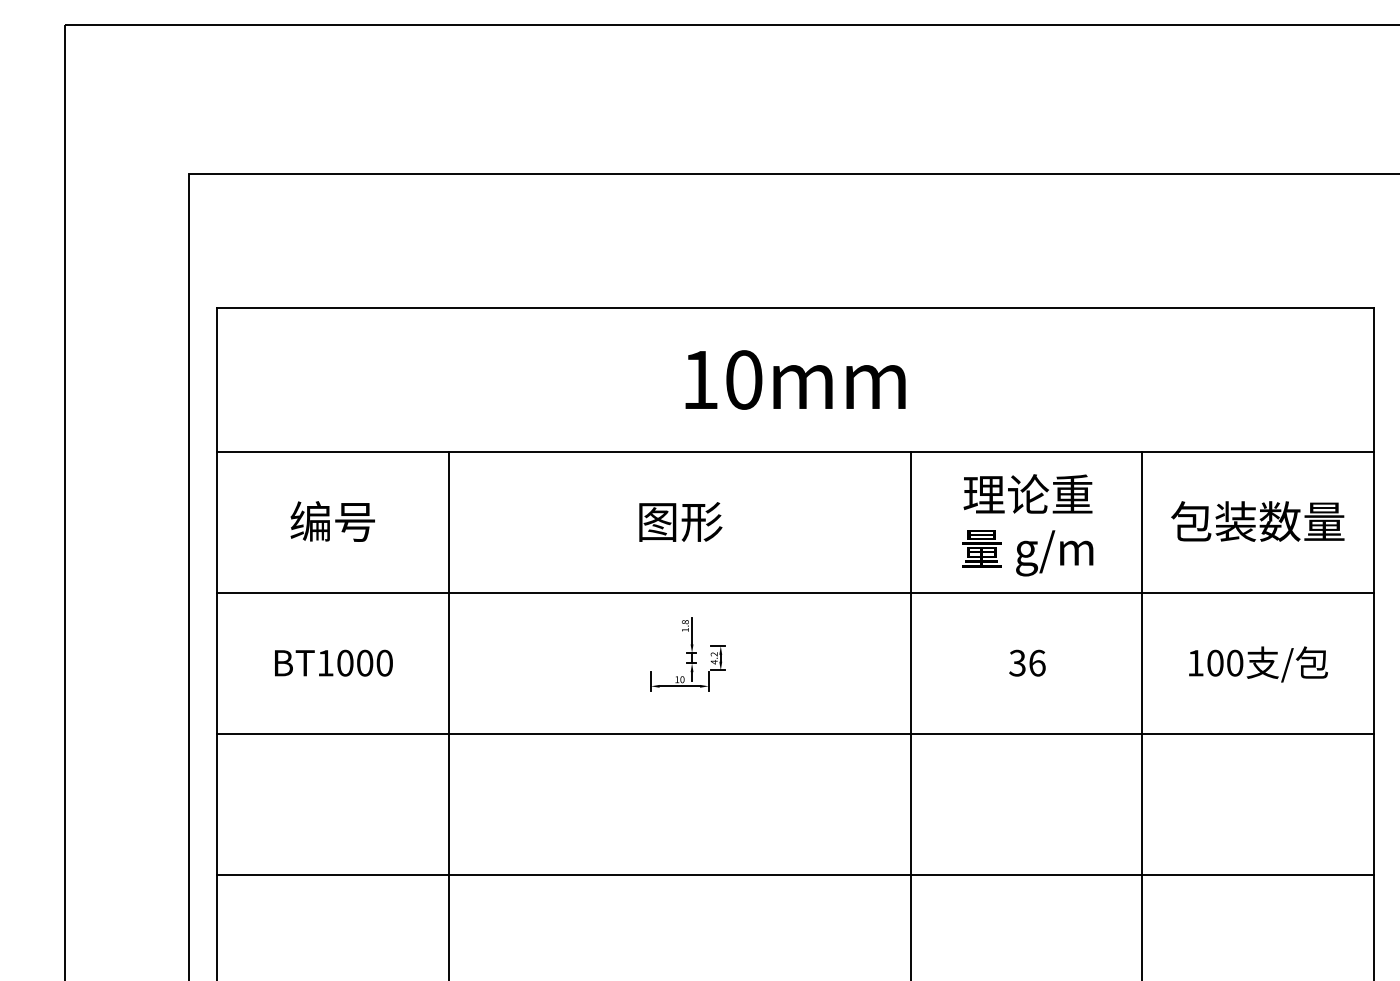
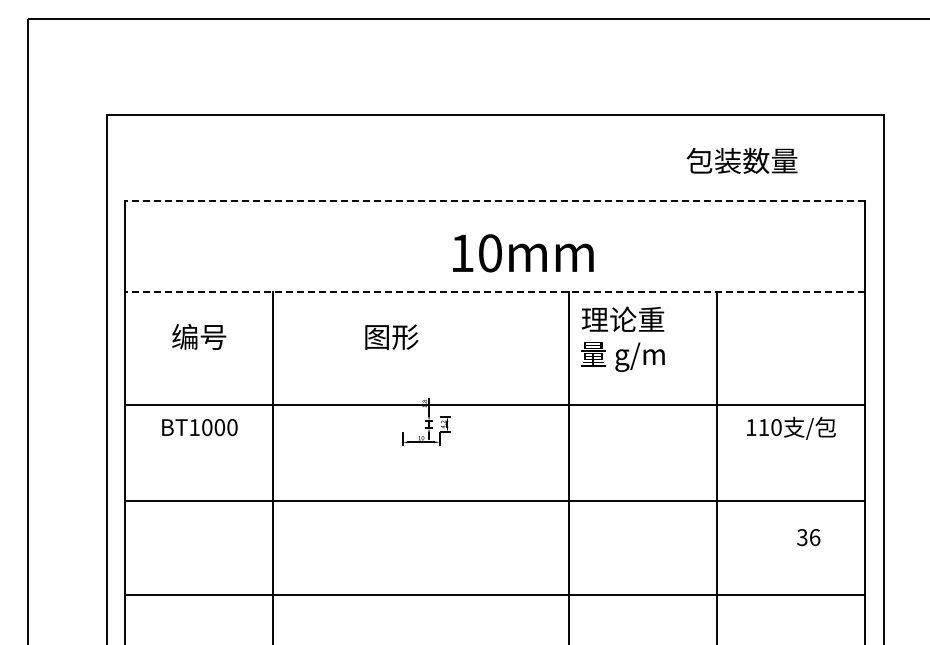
line: (795, 308) -> (495, 200), solid -> dashed
text: (795, 380) -> (523, 253), moved
line: (795, 452) -> (495, 292), solid -> dashed
text: (680, 520) -> (391, 336), moved
text: (1256, 520) -> (741, 160), moved
text: (1027, 524) -> (622, 338), moved
line: (795, 592) -> (495, 405), moved
text: (1027, 663) -> (808, 537), moved
text: (1214, 663) -> (763, 427), 100 -> 110
line: (795, 733) -> (495, 500), moved
line: (795, 874) -> (495, 594), moved

